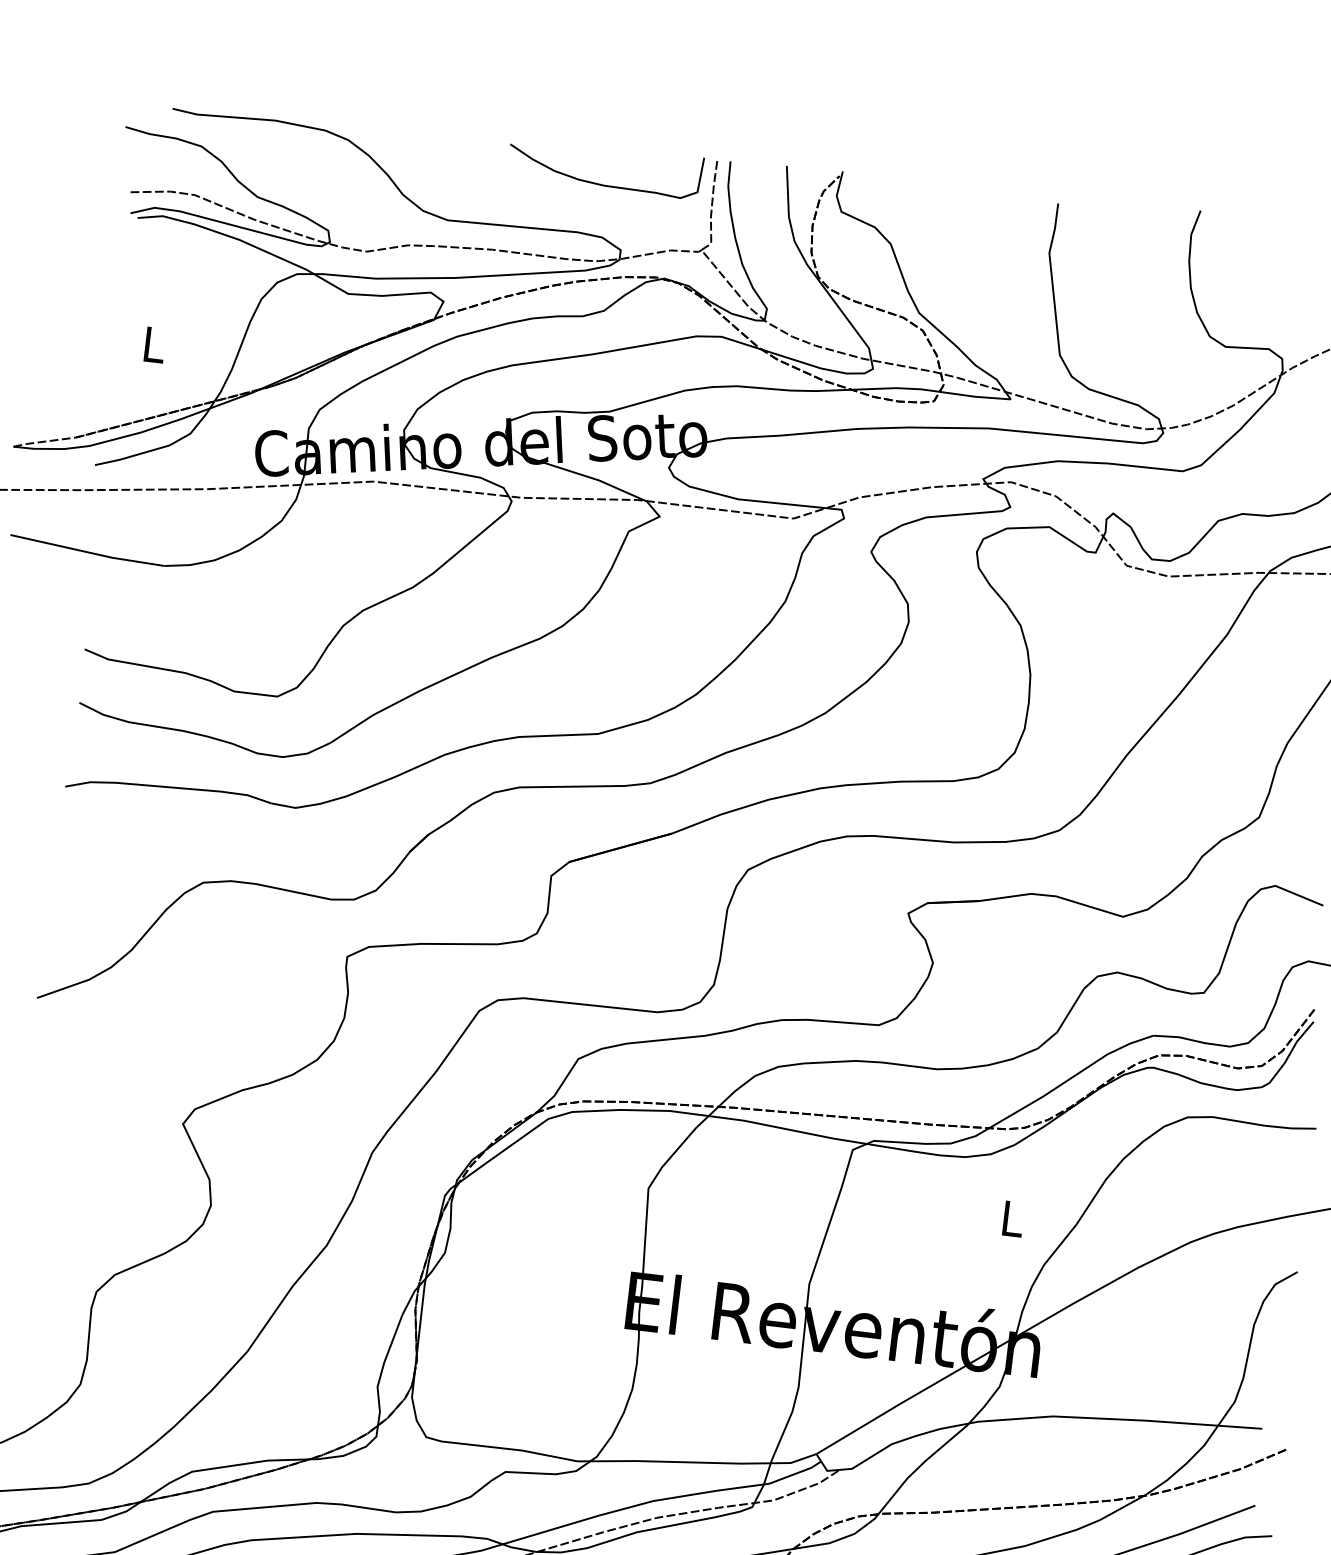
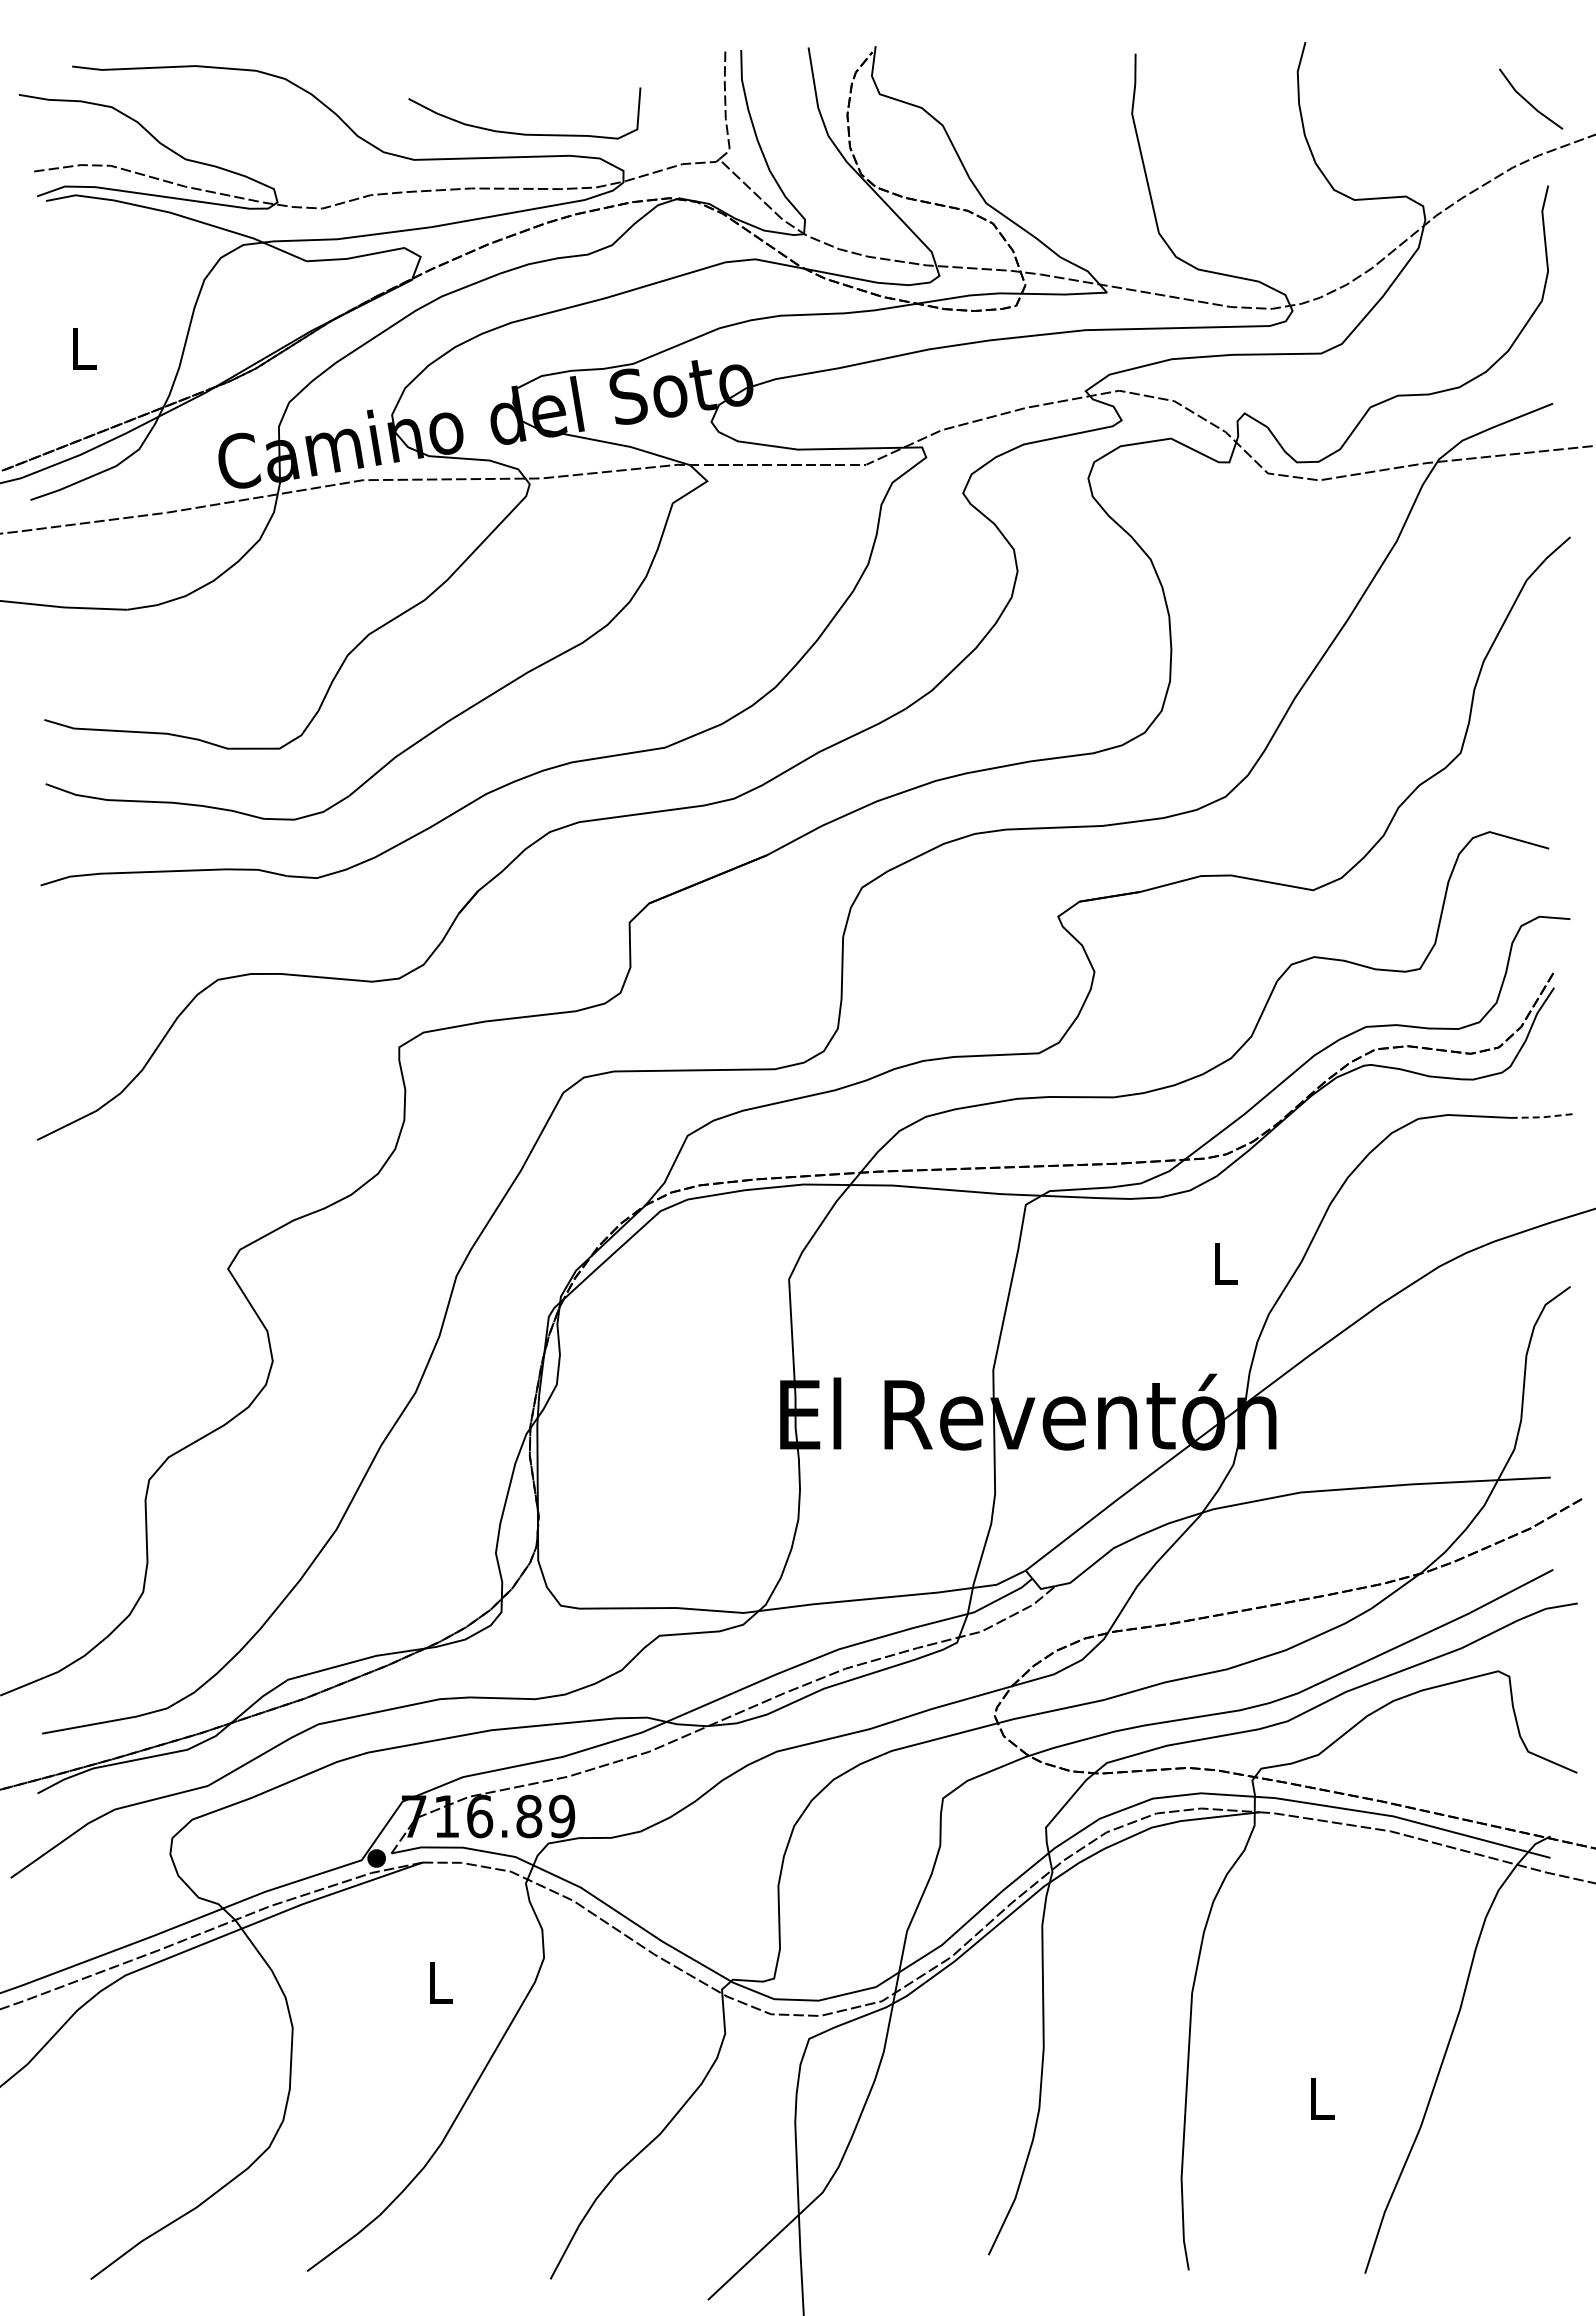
curve: (603, 184) -> (524, 133), moved
line: (1290, 1128) -> (1541, 1117), solid -> dashed

